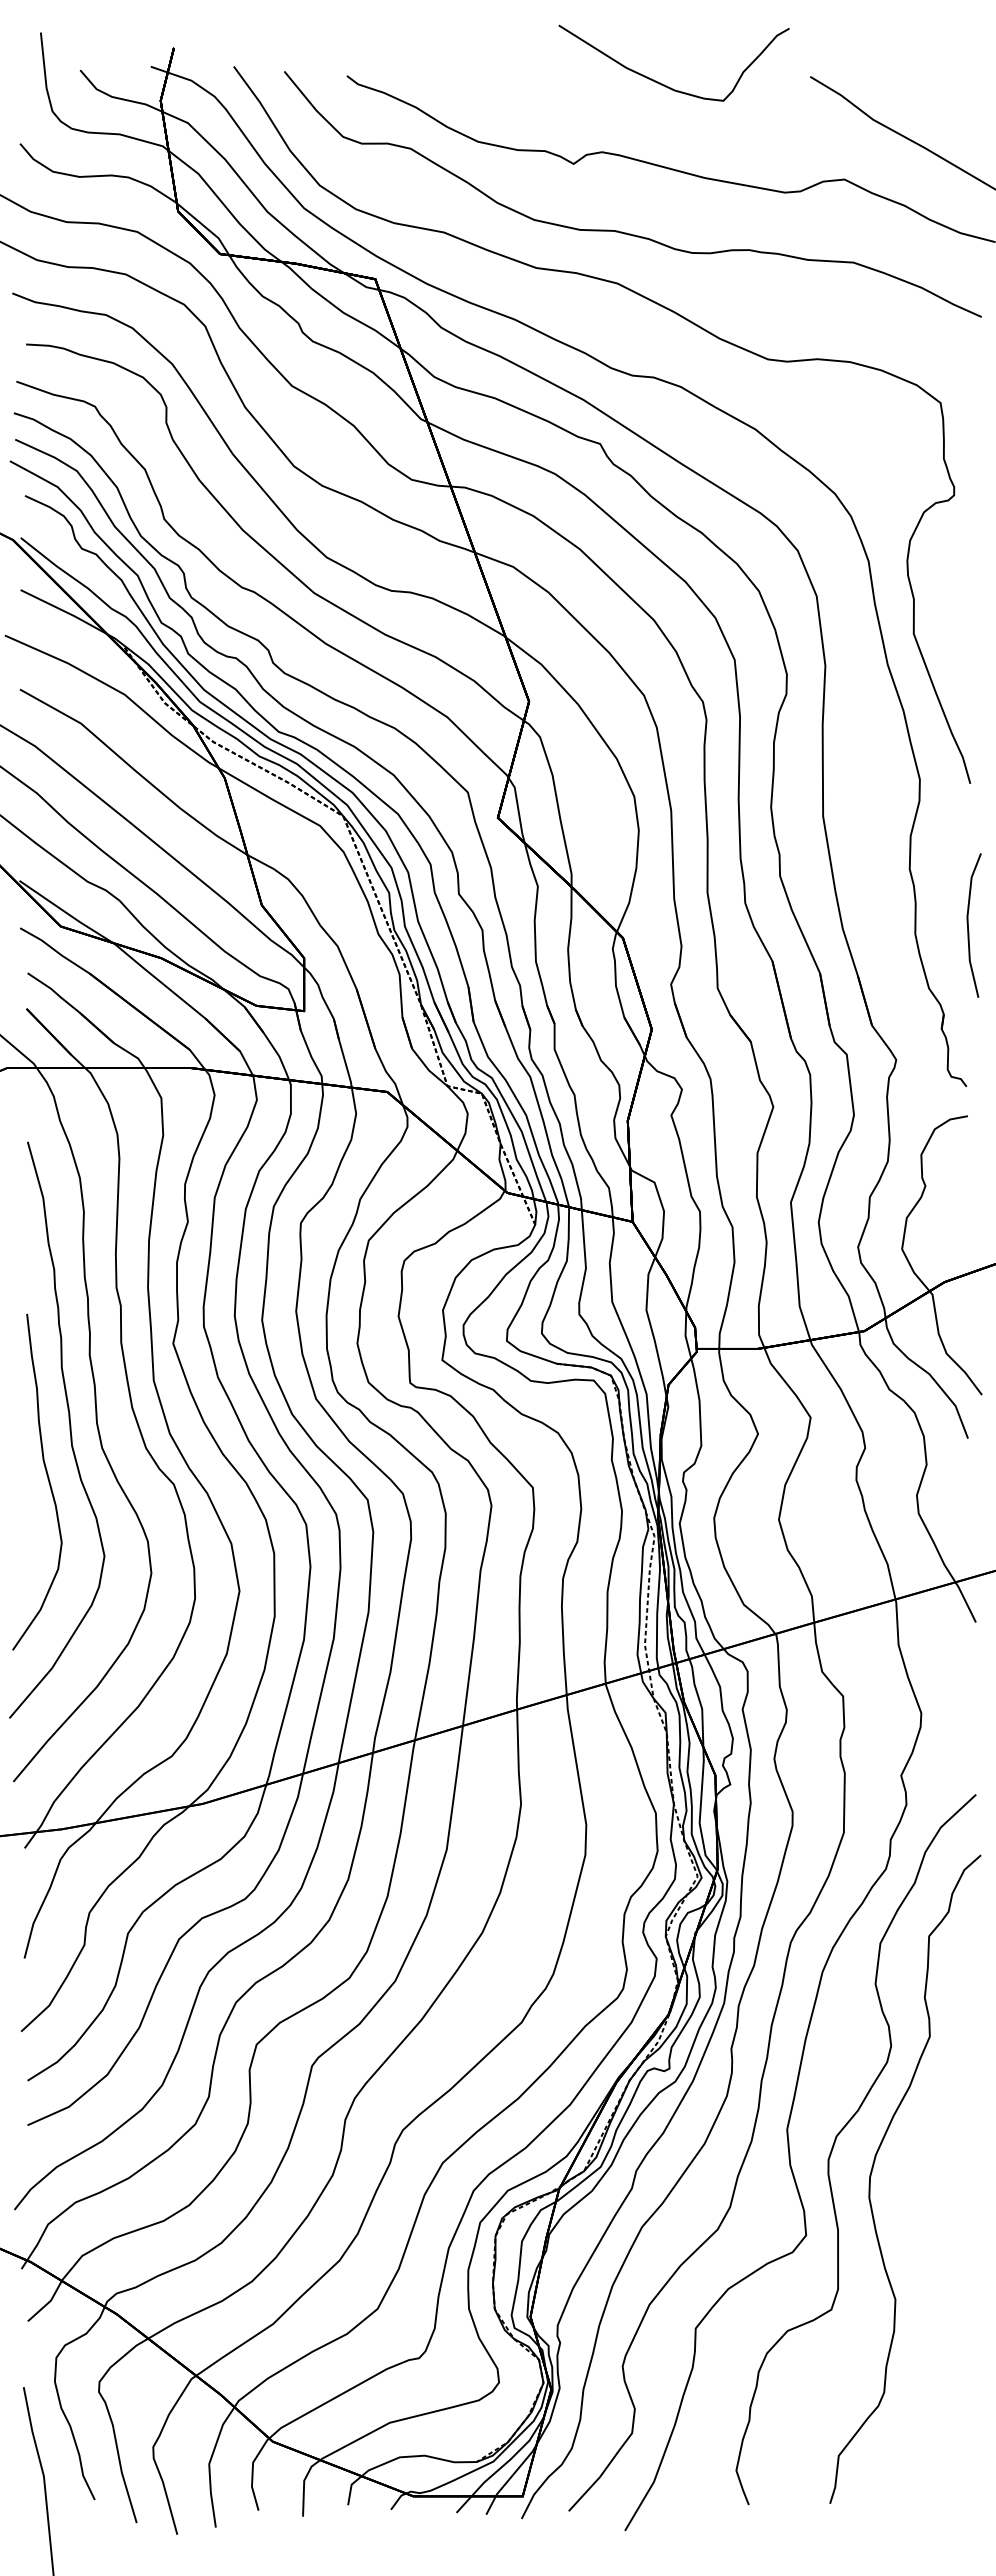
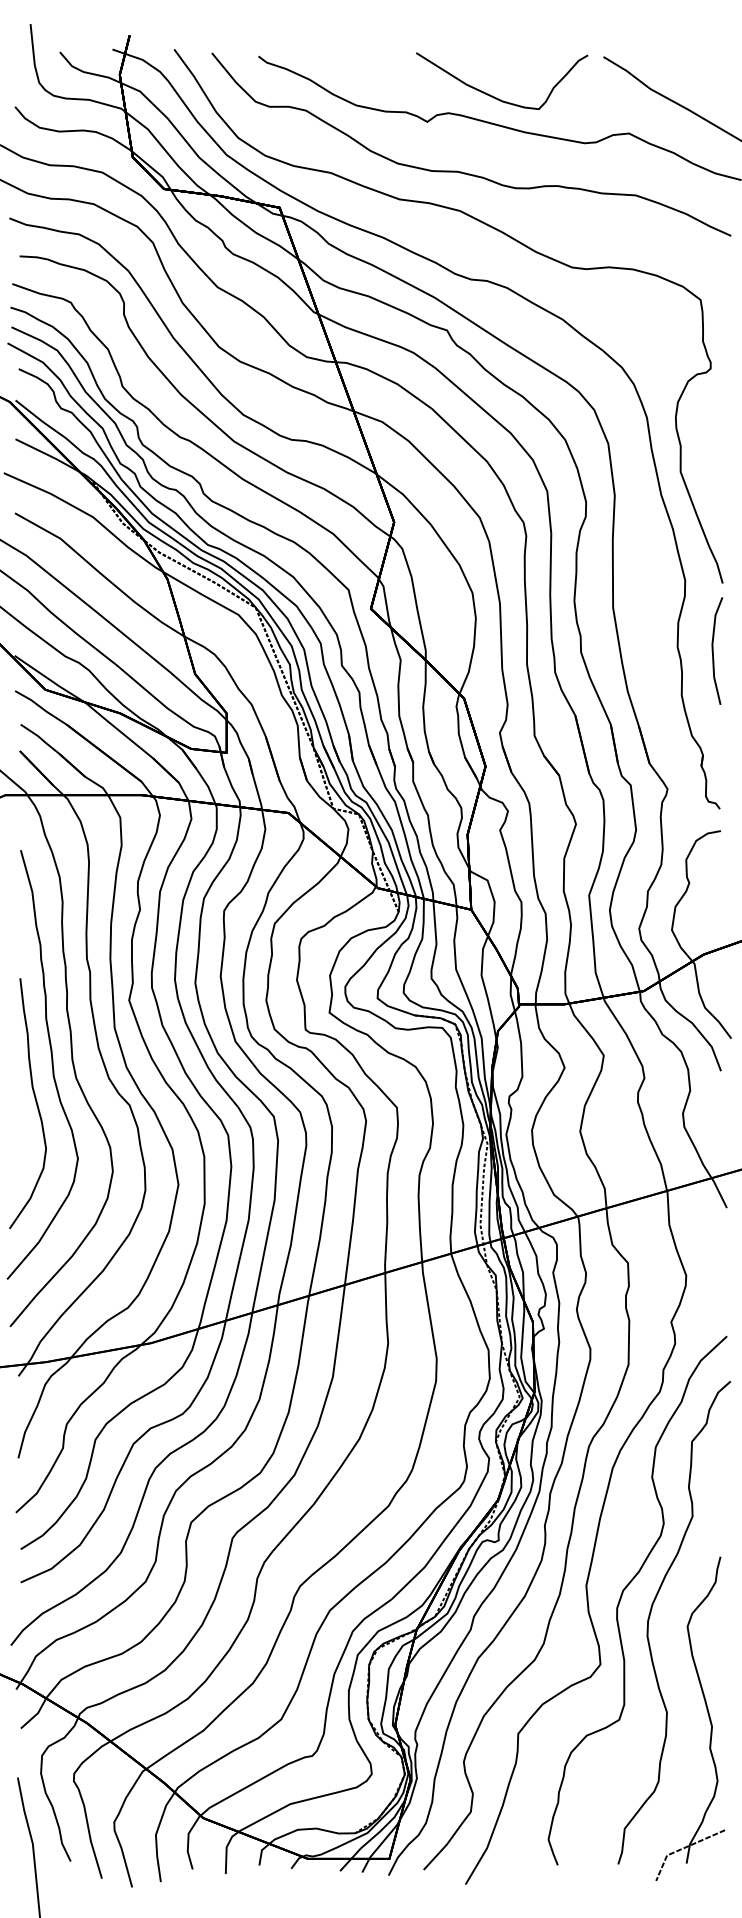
curve: (662, 83) -> (493, 96), moved
line: (968, 925) -> (713, 651), moved
part: (950, 2302) -> (707, 1714), added

